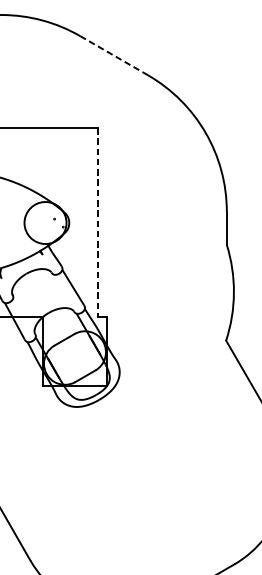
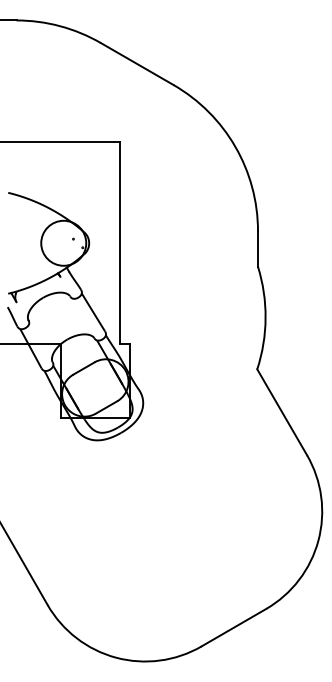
line: (114, 56) -> (137, 64), dashed -> solid
line: (97, 223) -> (119, 243), dashed -> solid

